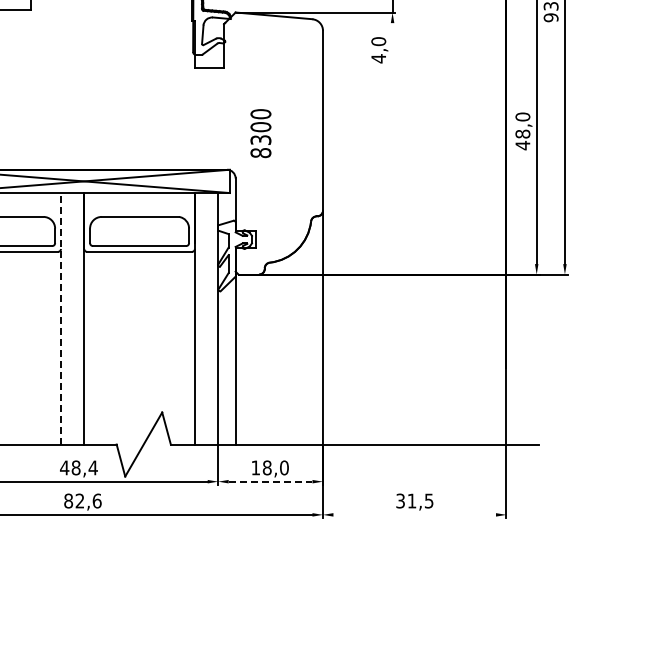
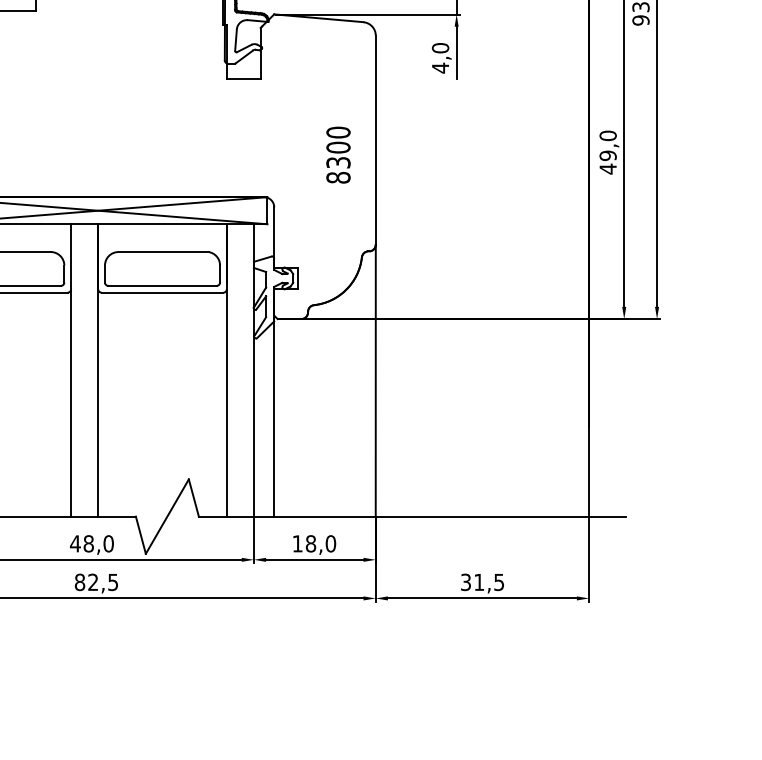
line: (392, 45) -> (456, 52), added
text: (260, 133) -> (337, 155), moved
text: (522, 133) -> (607, 155), 48,0 -> 49,0
line: (60, 318) -> (70, 370), dashed -> solid
text: (92, 467) -> (107, 543), 48,4 -> 48,0
line: (270, 481) -> (314, 559), dashed -> solid
text: (96, 500) -> (112, 581), 82,6 -> 82,5
line: (414, 514) -> (482, 597), added

